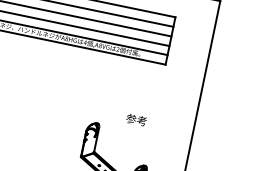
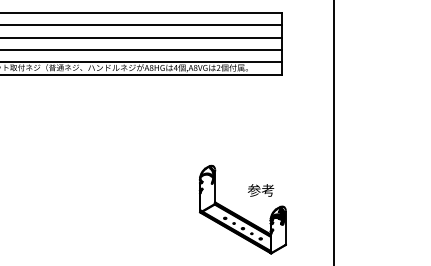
text: (136, 120) -> (261, 190), moved

